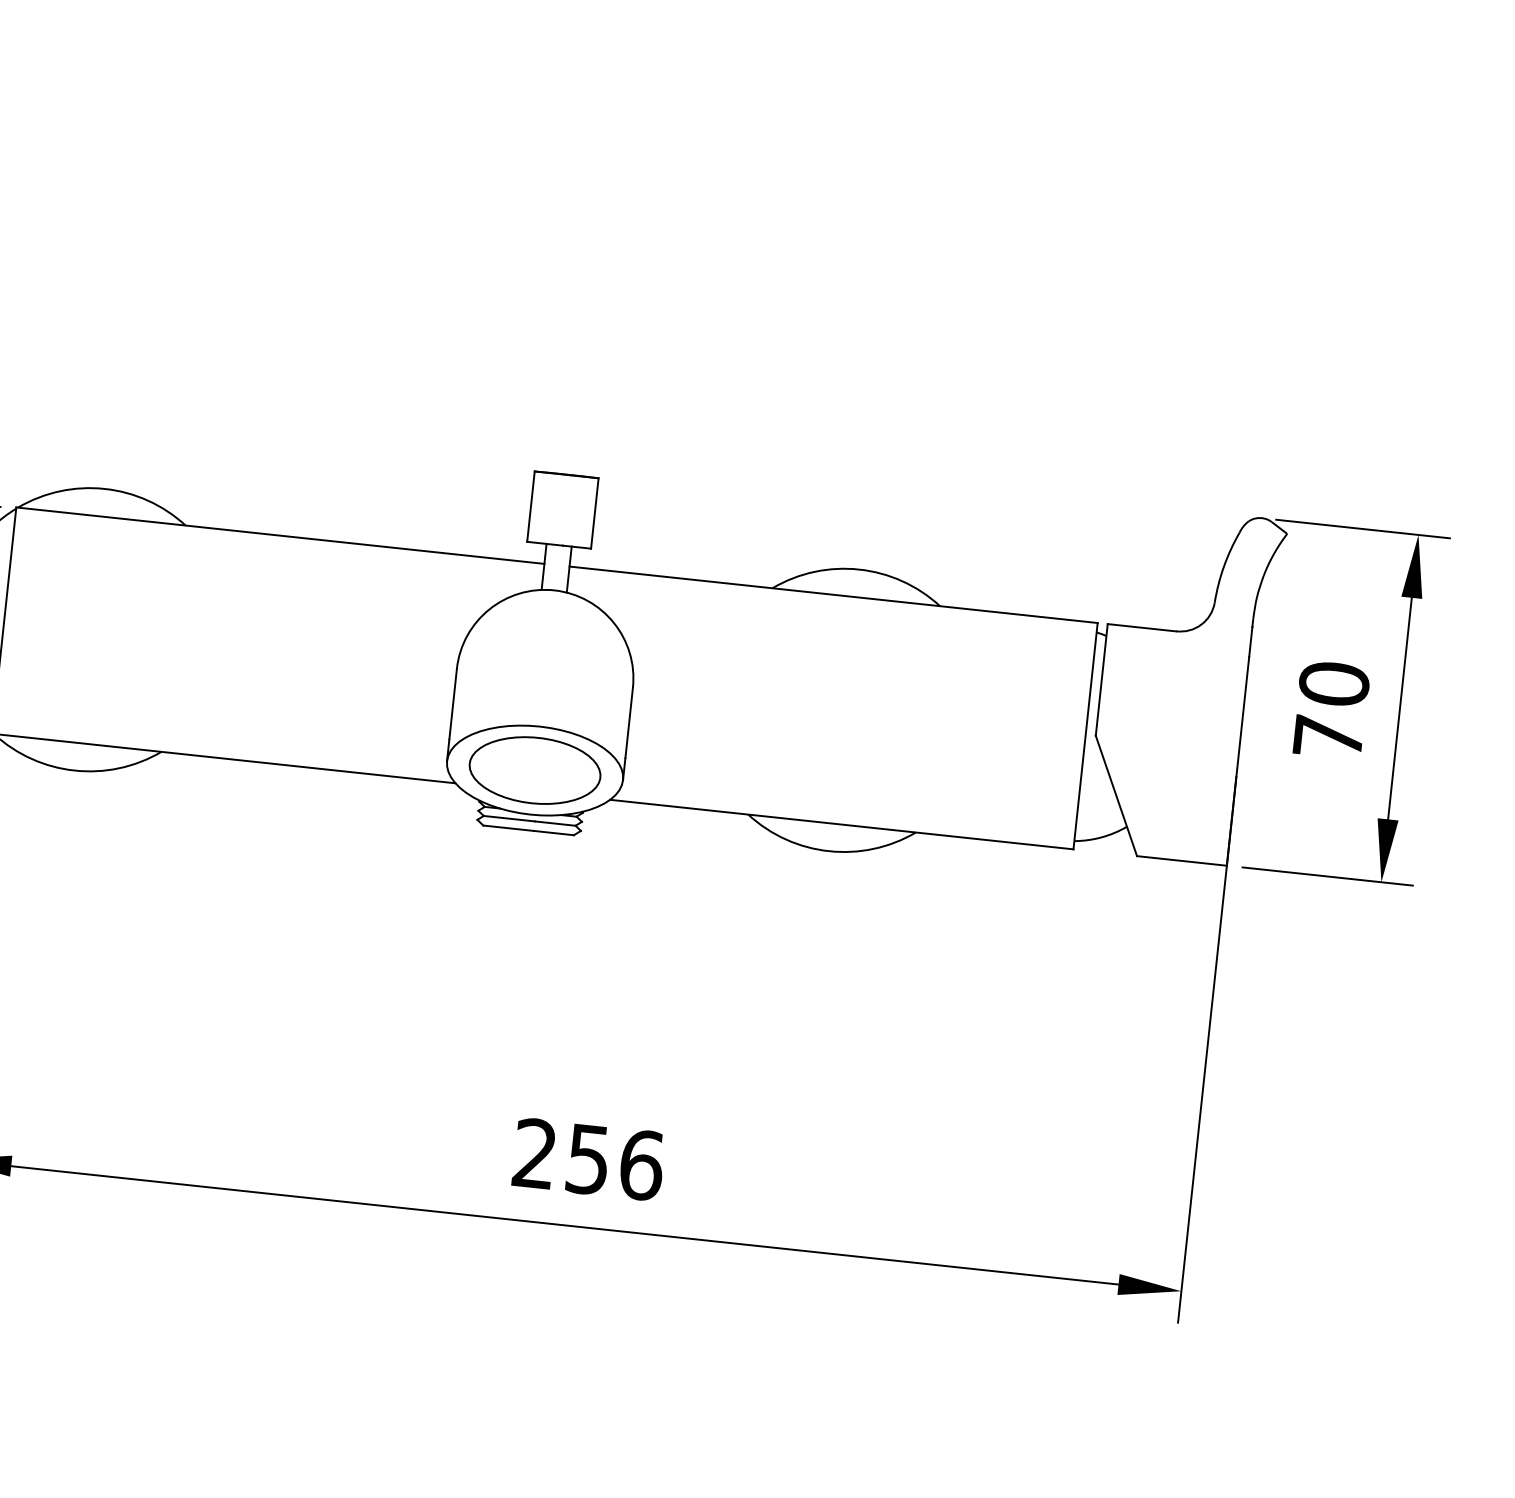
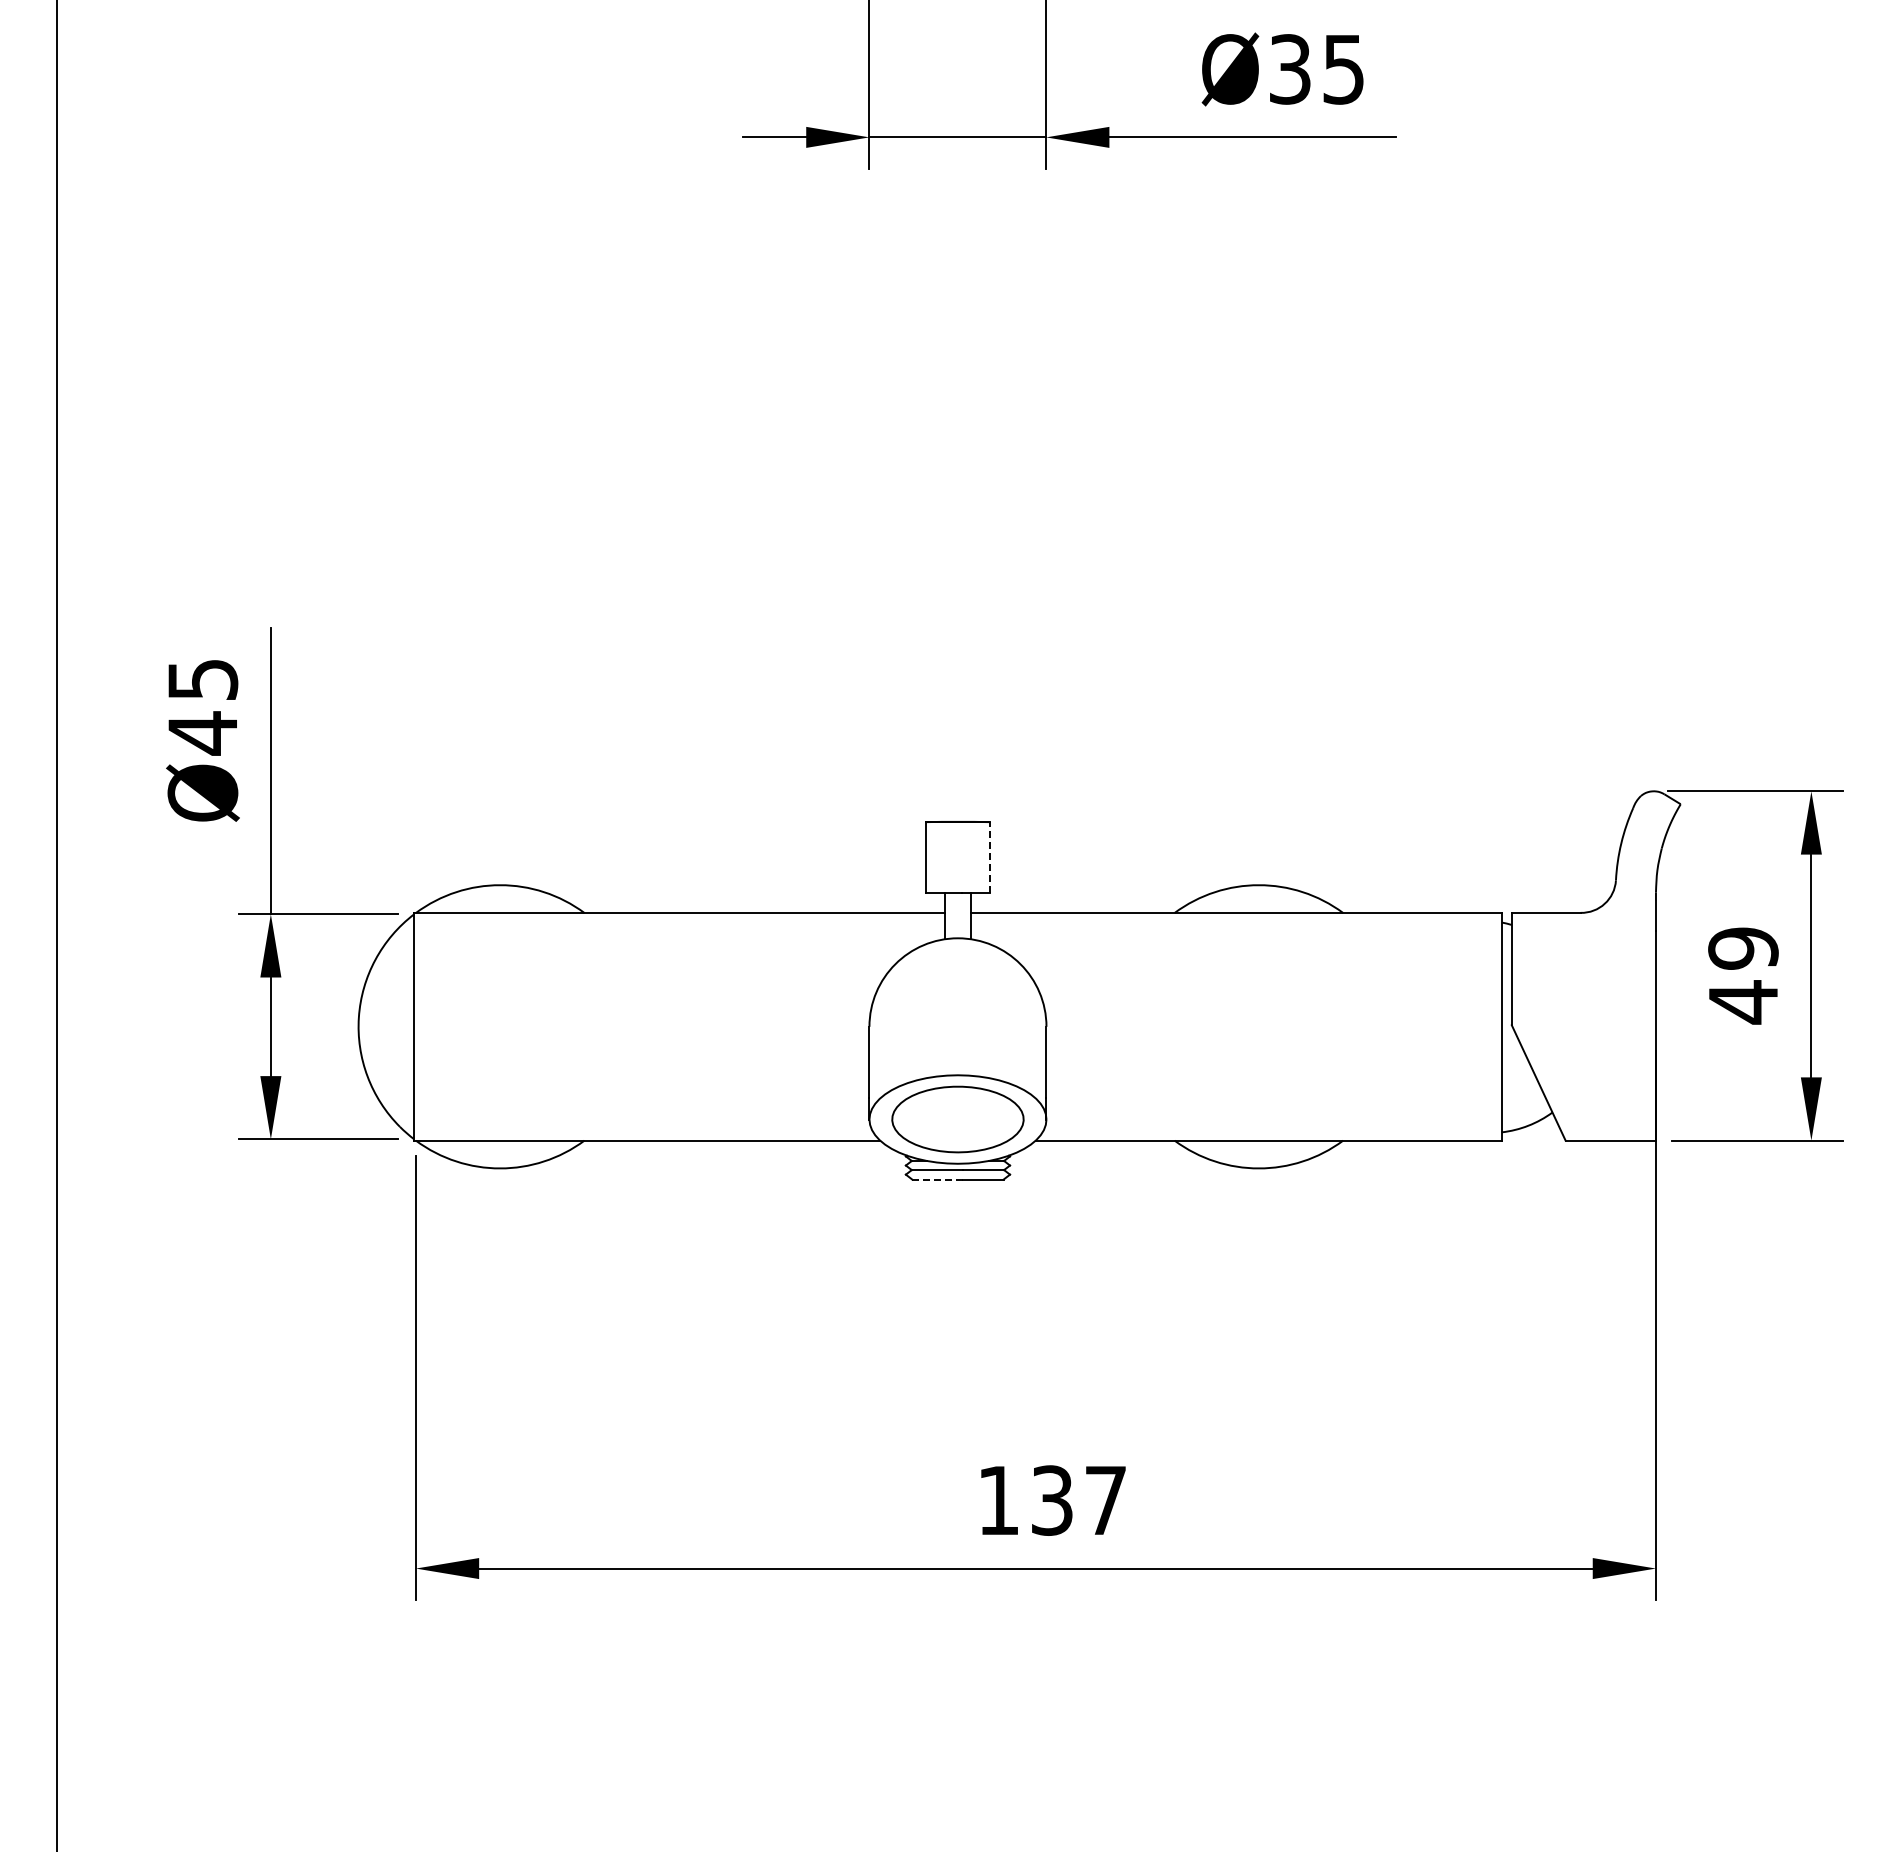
line: (595, 513) -> (990, 857), solid -> dashed
text: (1331, 710) -> (1743, 975), 70 -> 49
line: (509, 828) -> (938, 1179), solid -> dashed
text: (588, 1159) -> (1052, 1500), 256 -> 137

